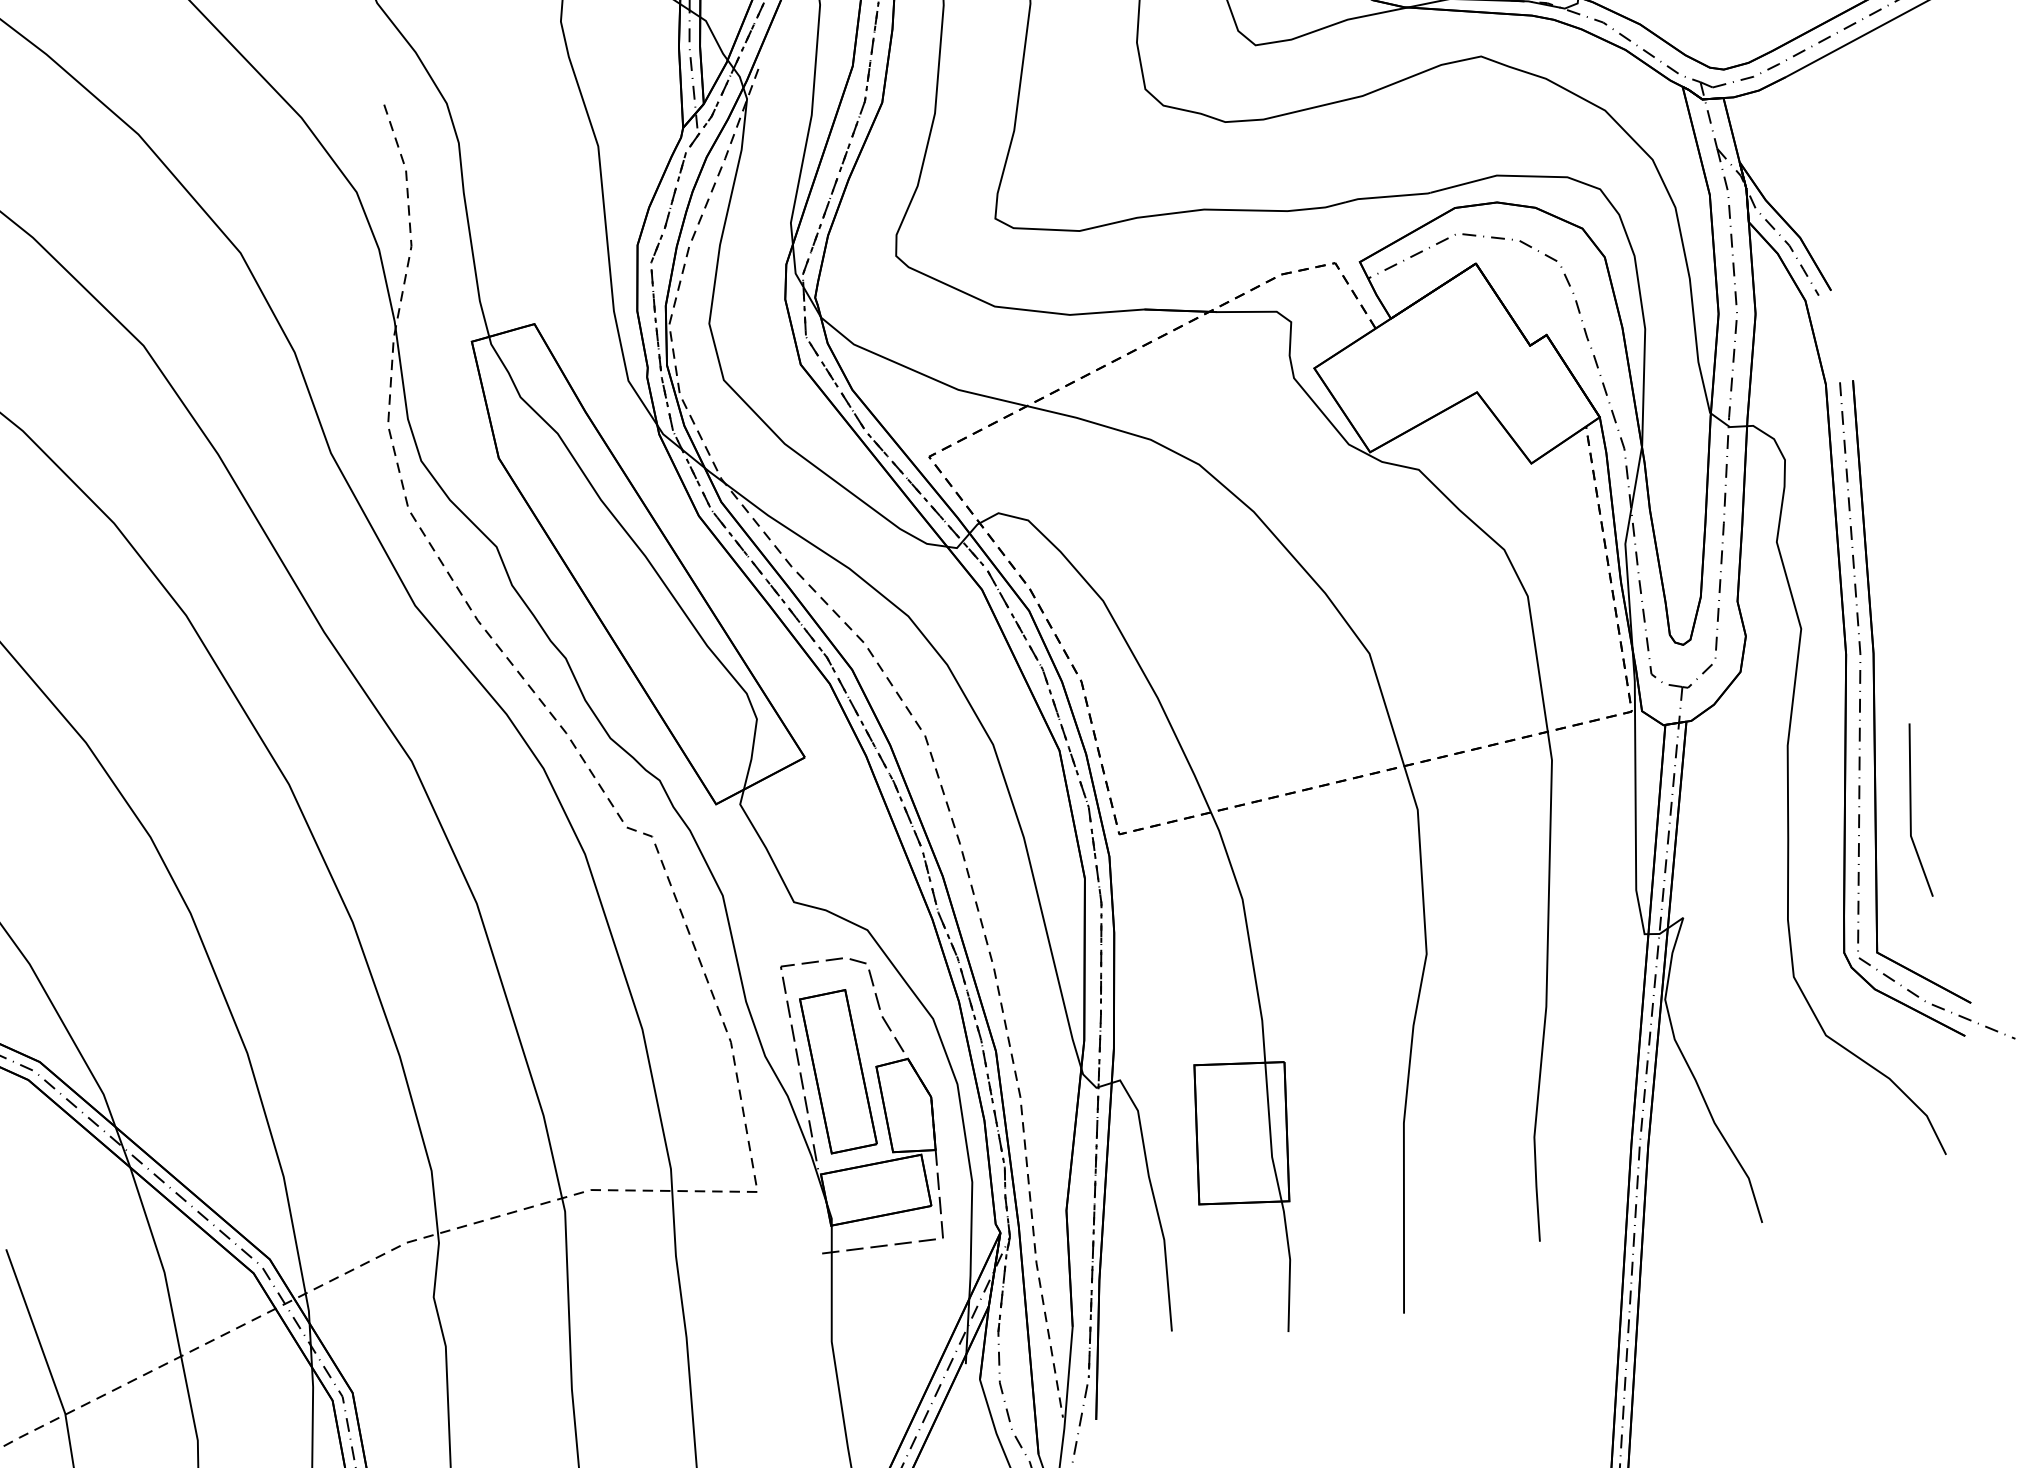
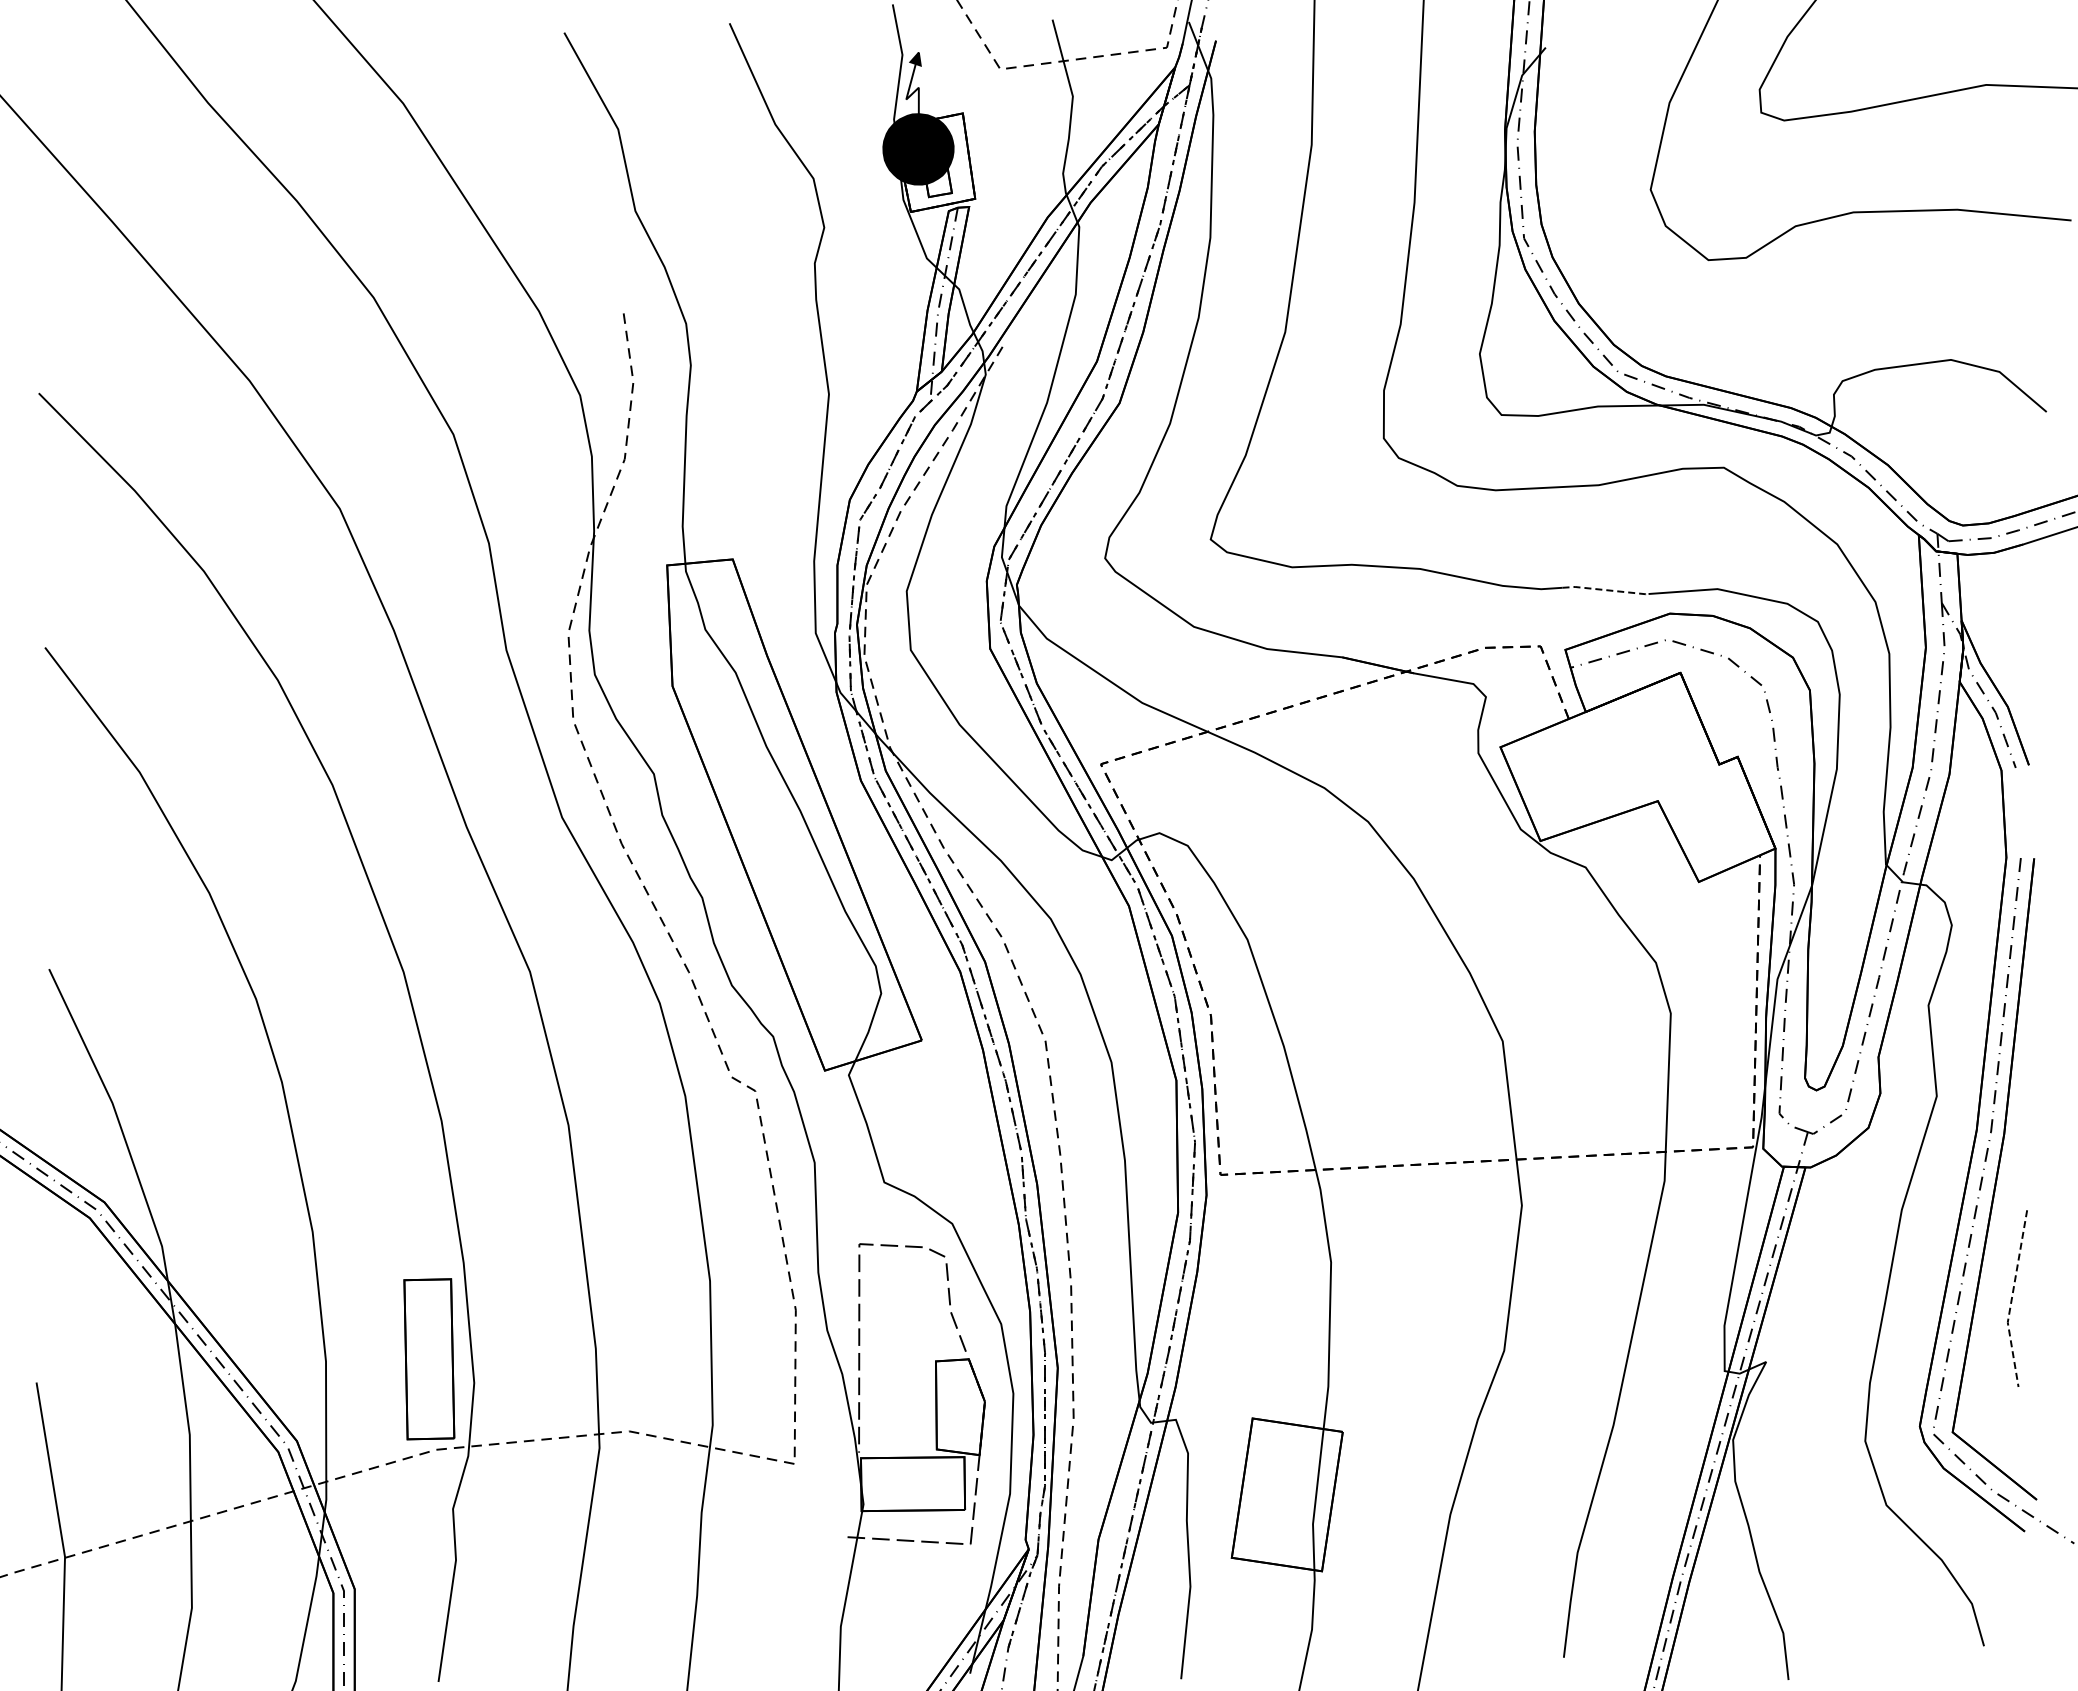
line: (1388, 197) -> (1605, 590), solid -> dashed
line: (1910, 812) -> (2011, 1299), solid -> dashed
part: (838, 1071) -> (429, 1359), moved

